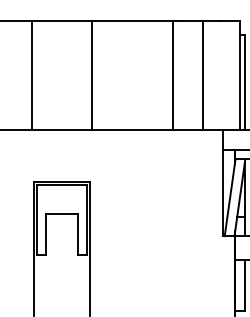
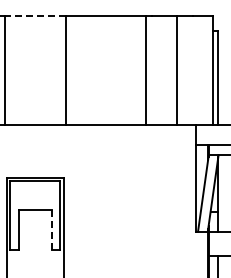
line: (61, 20) -> (34, 16), solid -> dashed
line: (78, 235) -> (51, 231), solid -> dashed

